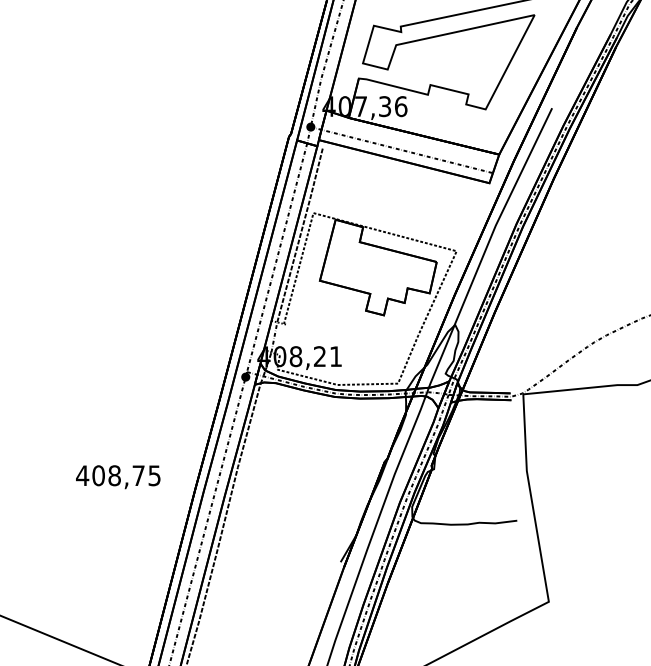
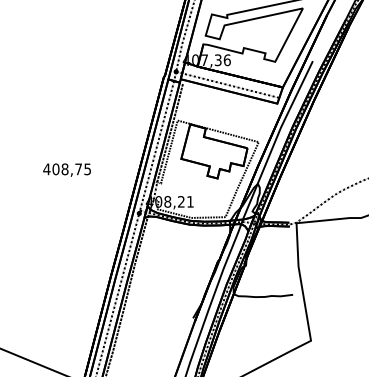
text: (117, 475) -> (66, 169), moved

